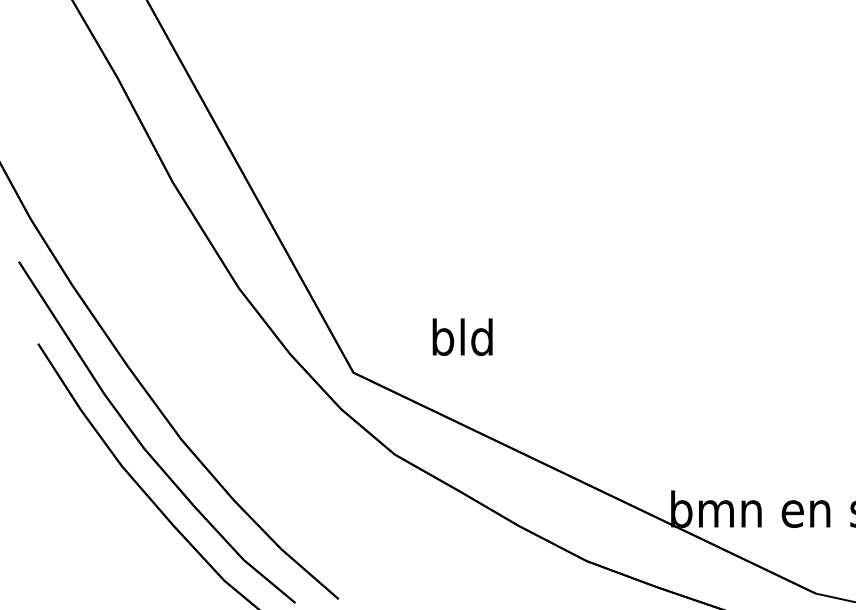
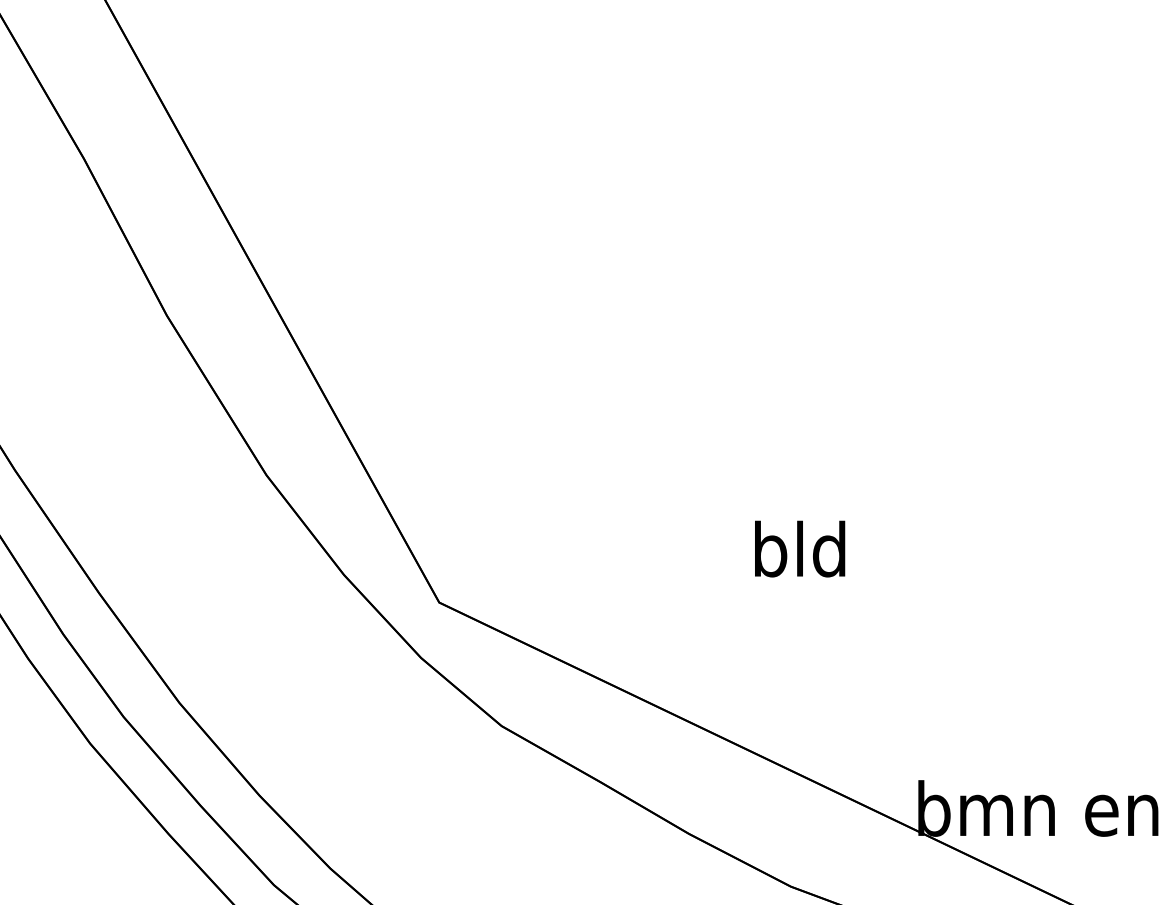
text: (462, 336) -> (799, 548), moved

